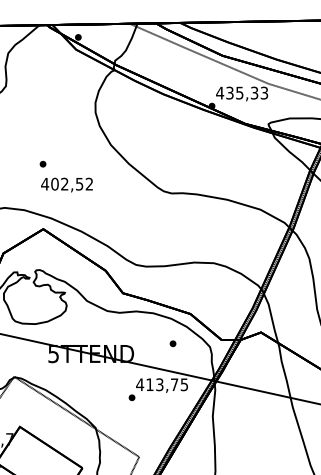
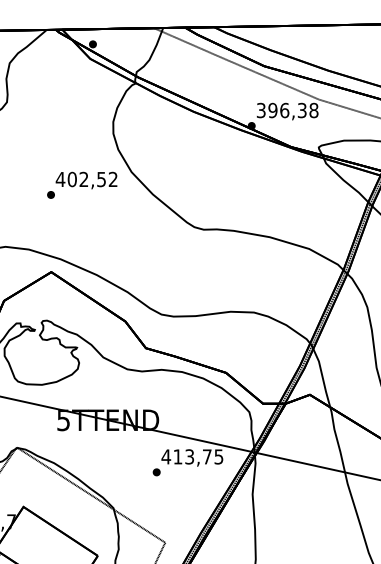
text: (242, 92) -> (287, 109), 435,33 -> 396,38
text: (66, 184) -> (85, 179), moved
part: (172, 343) -> (204, 407), removed

